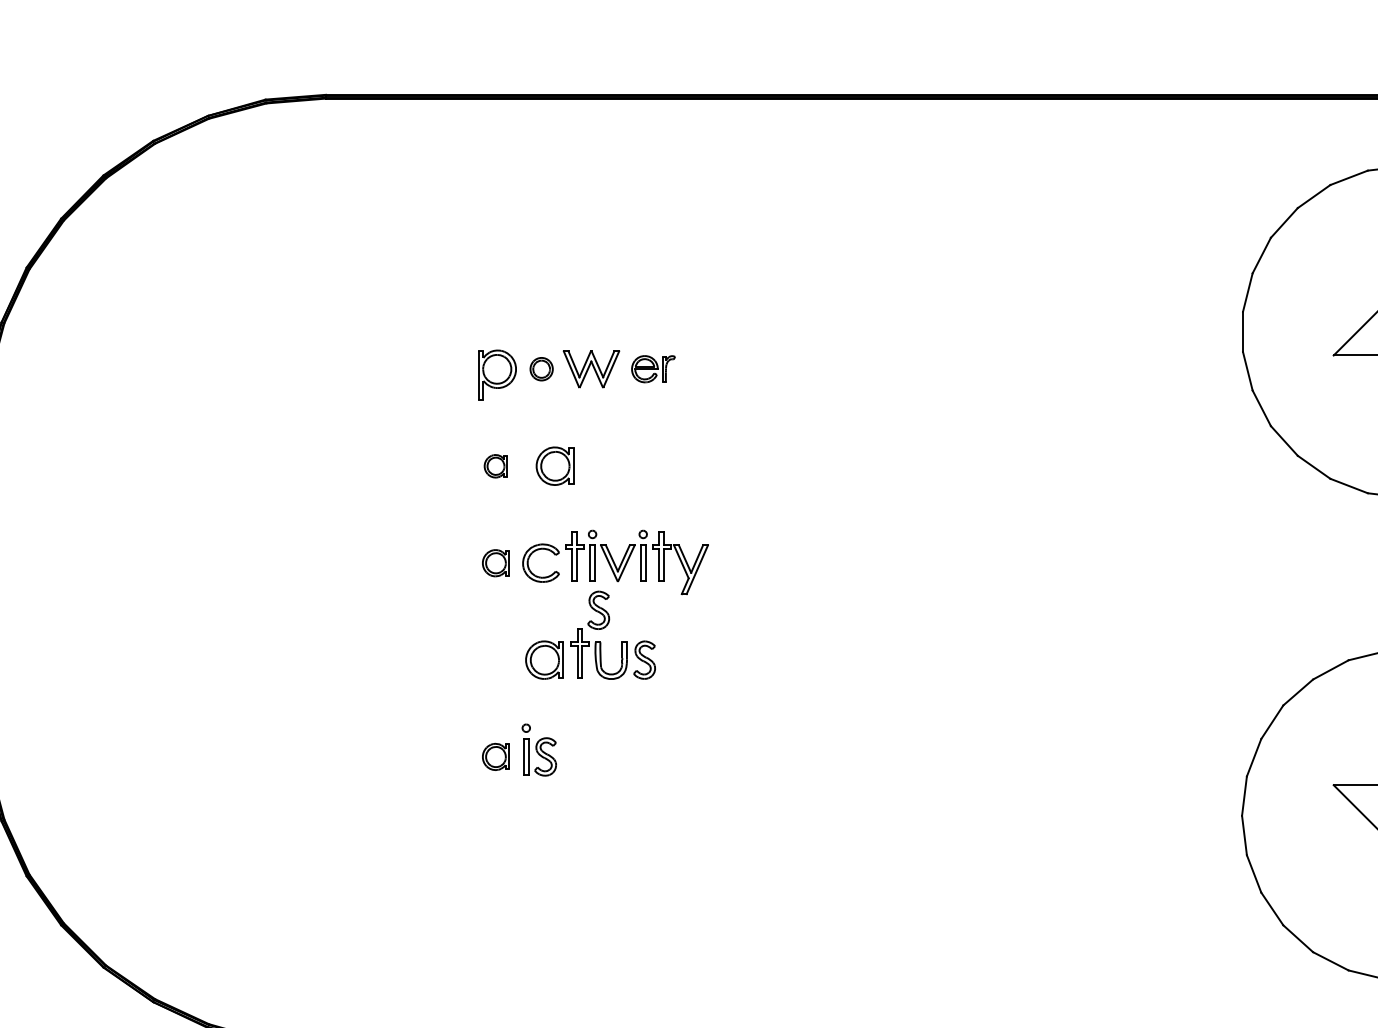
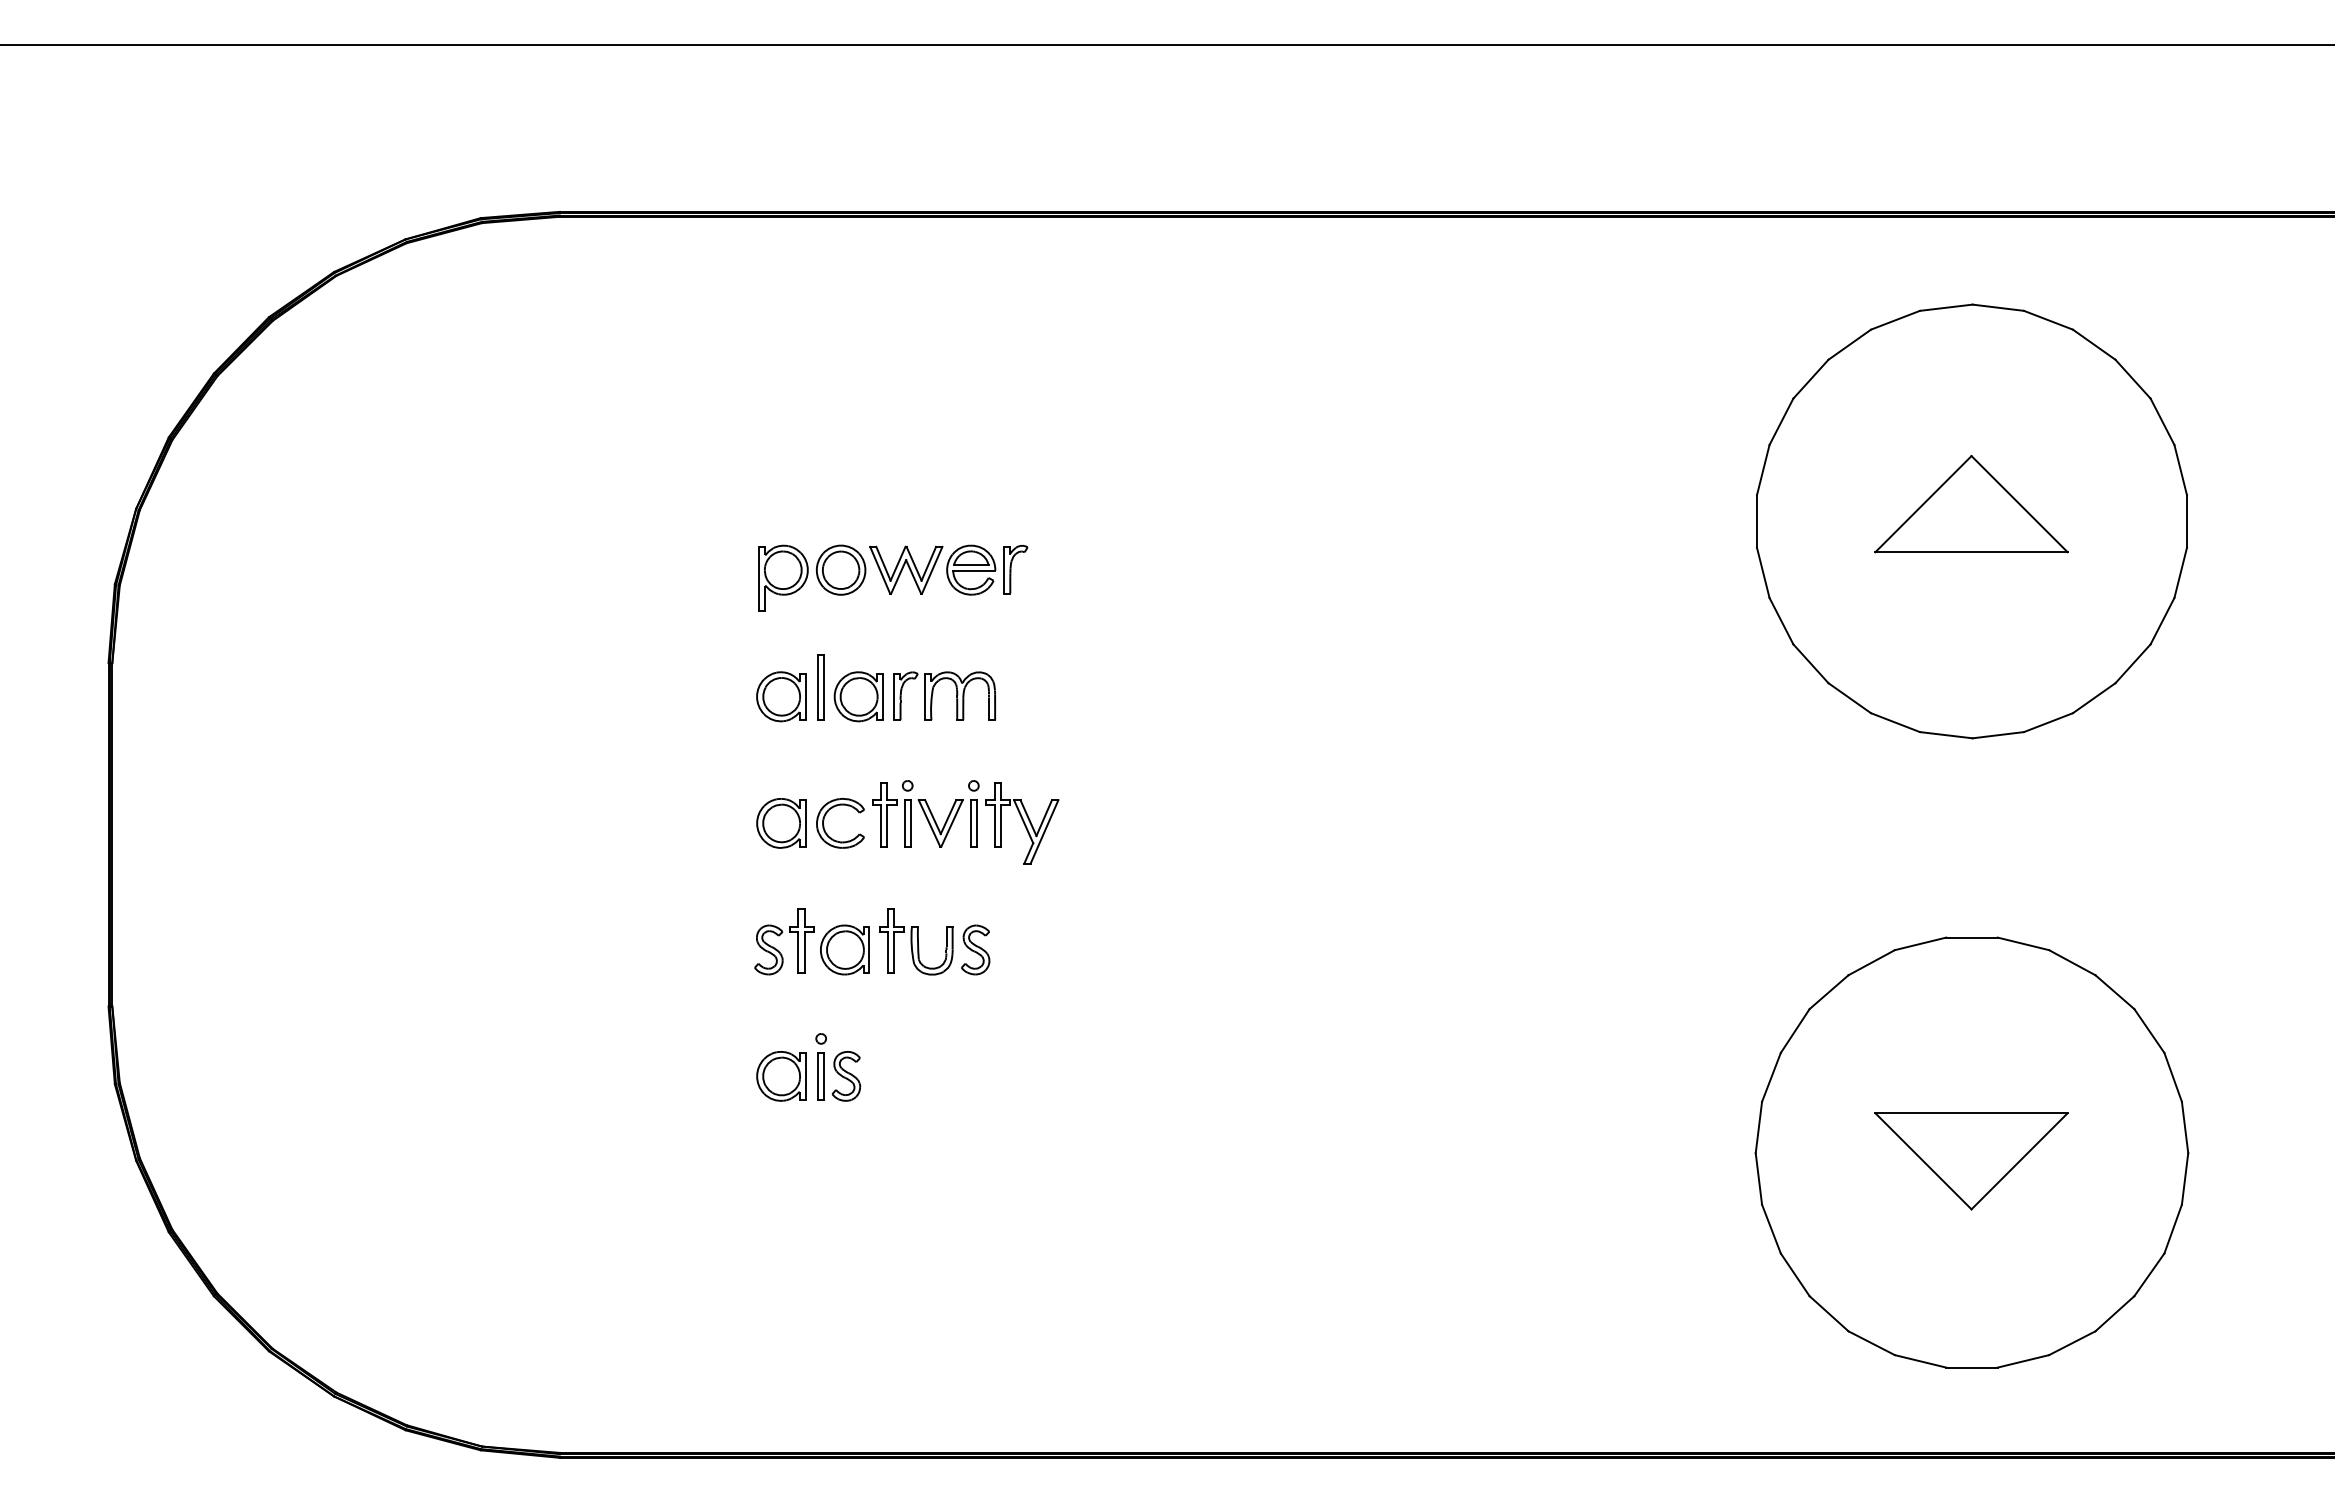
part: (541, 368) -> (841, 569), size x1.67
part: (653, 368) -> (987, 569), size x1.43
part: (525, 459) -> (820, 687), added
part: (612, 463) -> (933, 693), added
part: (495, 466) -> (781, 696), size x1.67
part: (495, 563) -> (781, 823), size x1.43
part: (598, 609) -> (915, 884), removed
part: (494, 649) -> (779, 936), added
part: (495, 757) -> (781, 1076), size x1.43

